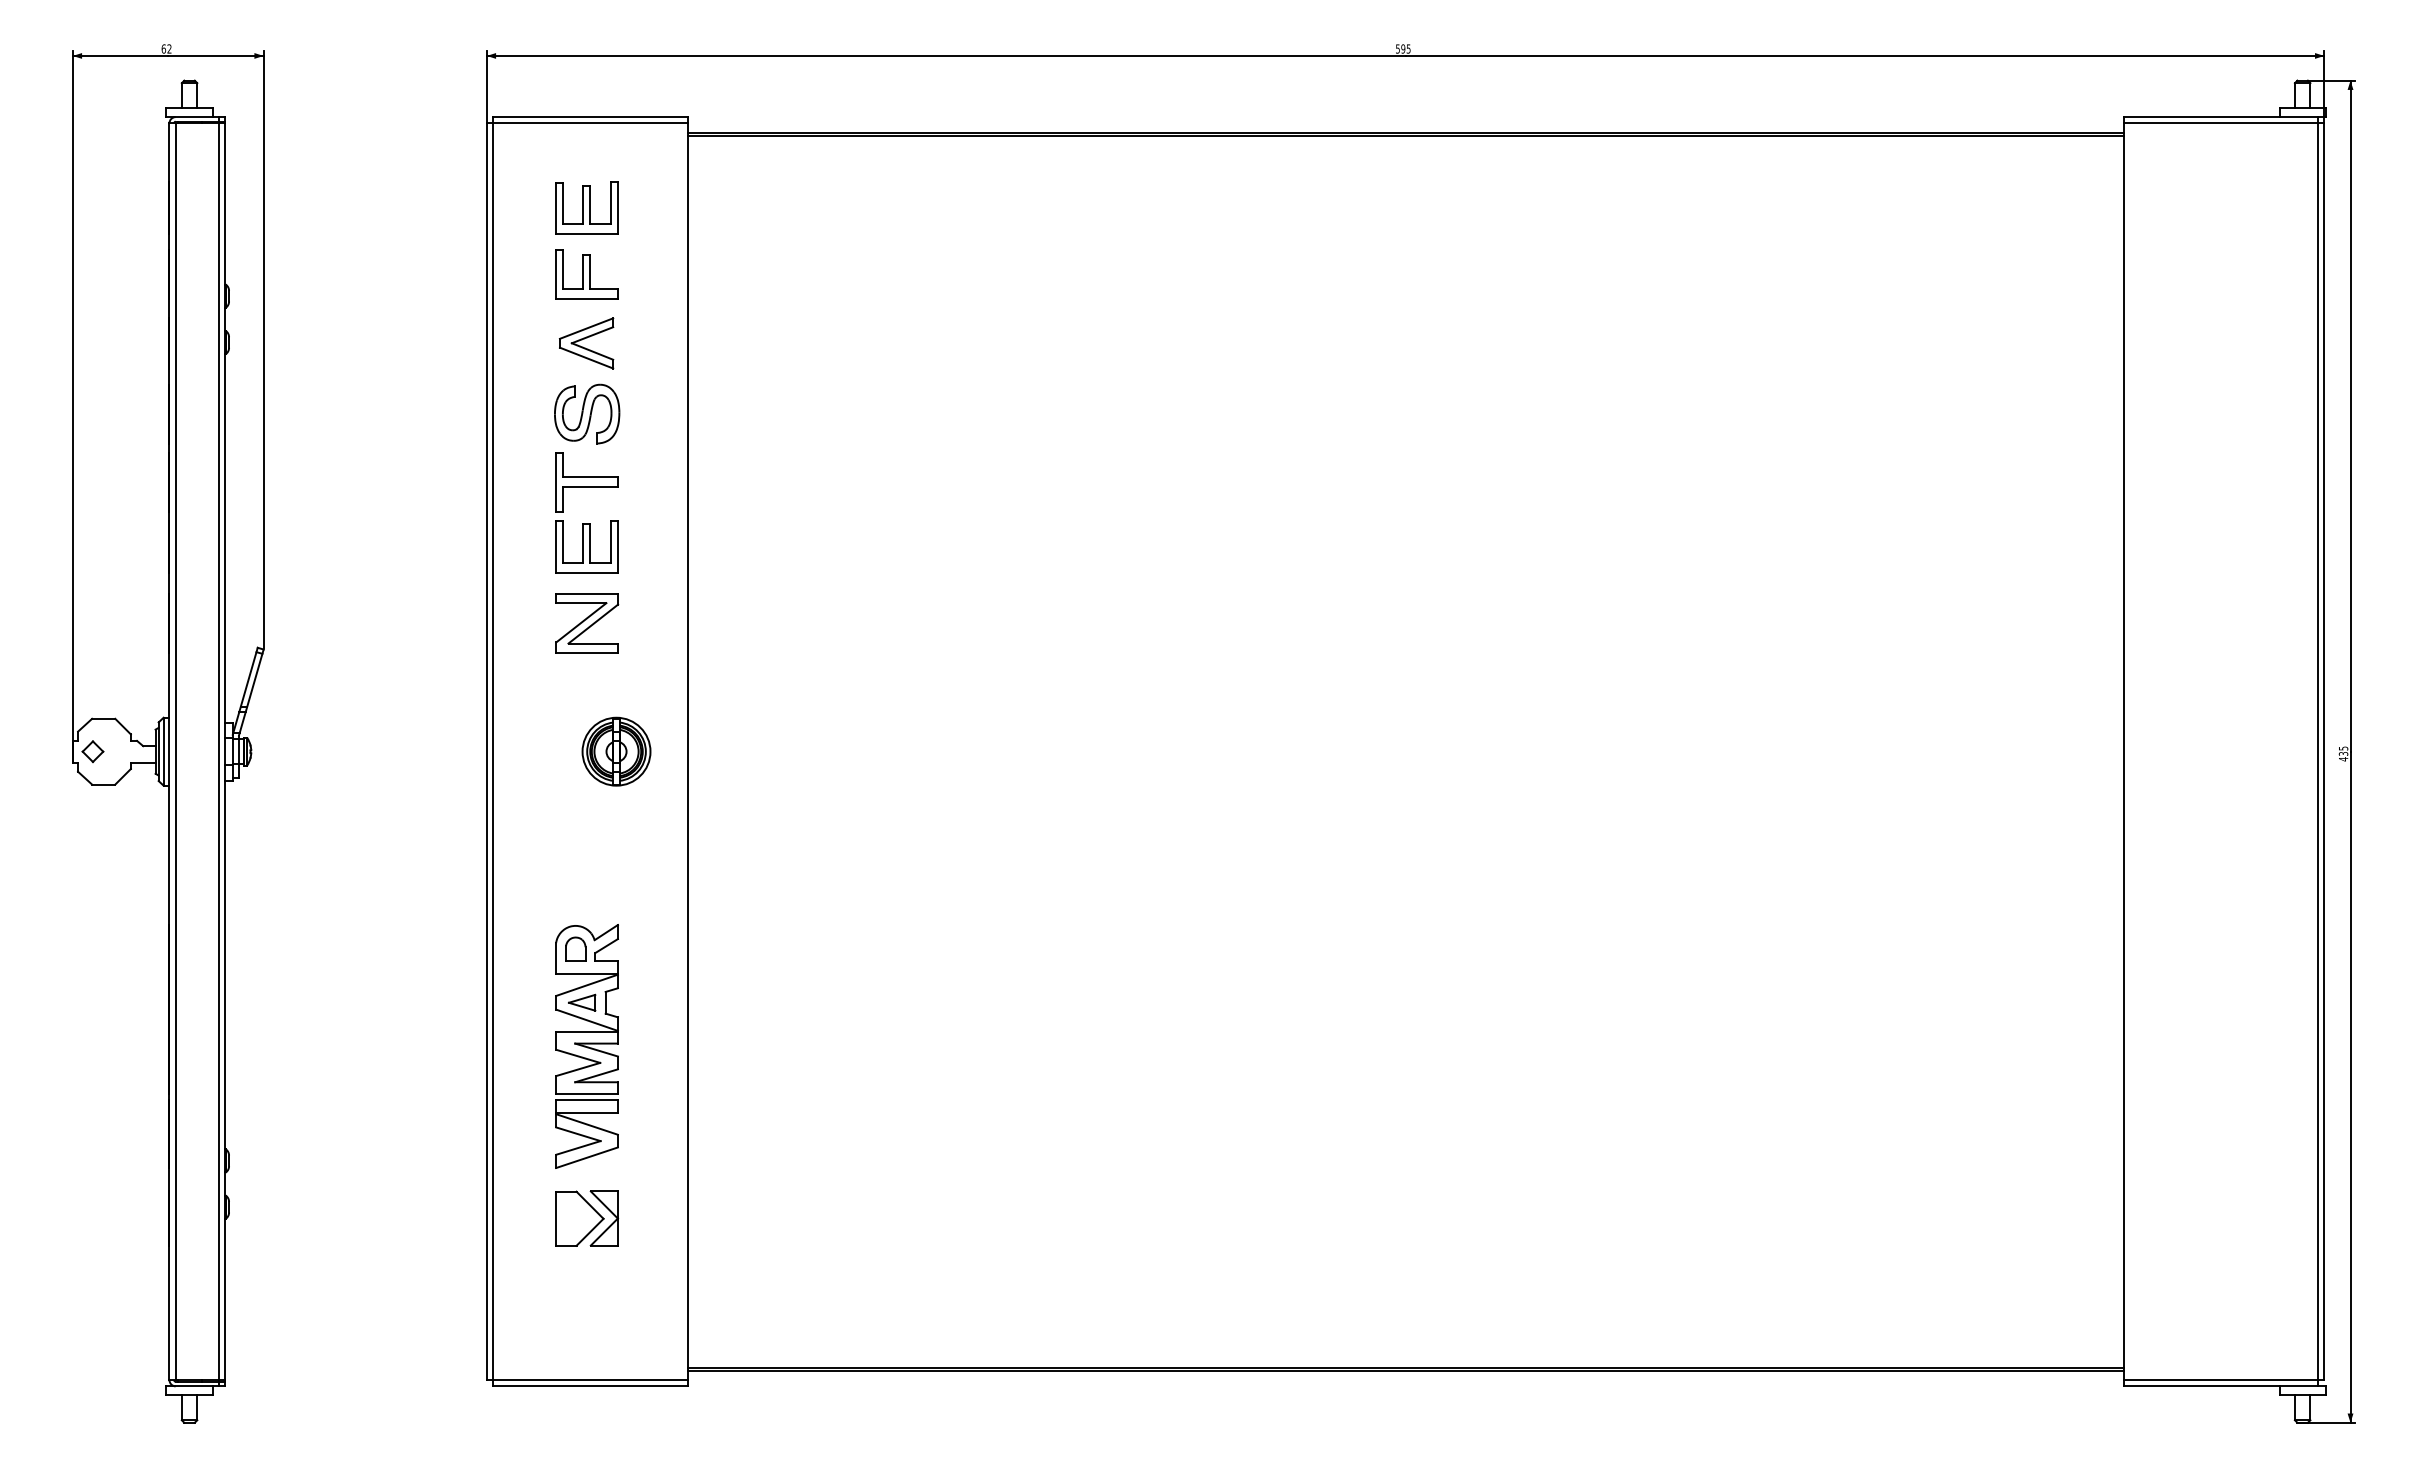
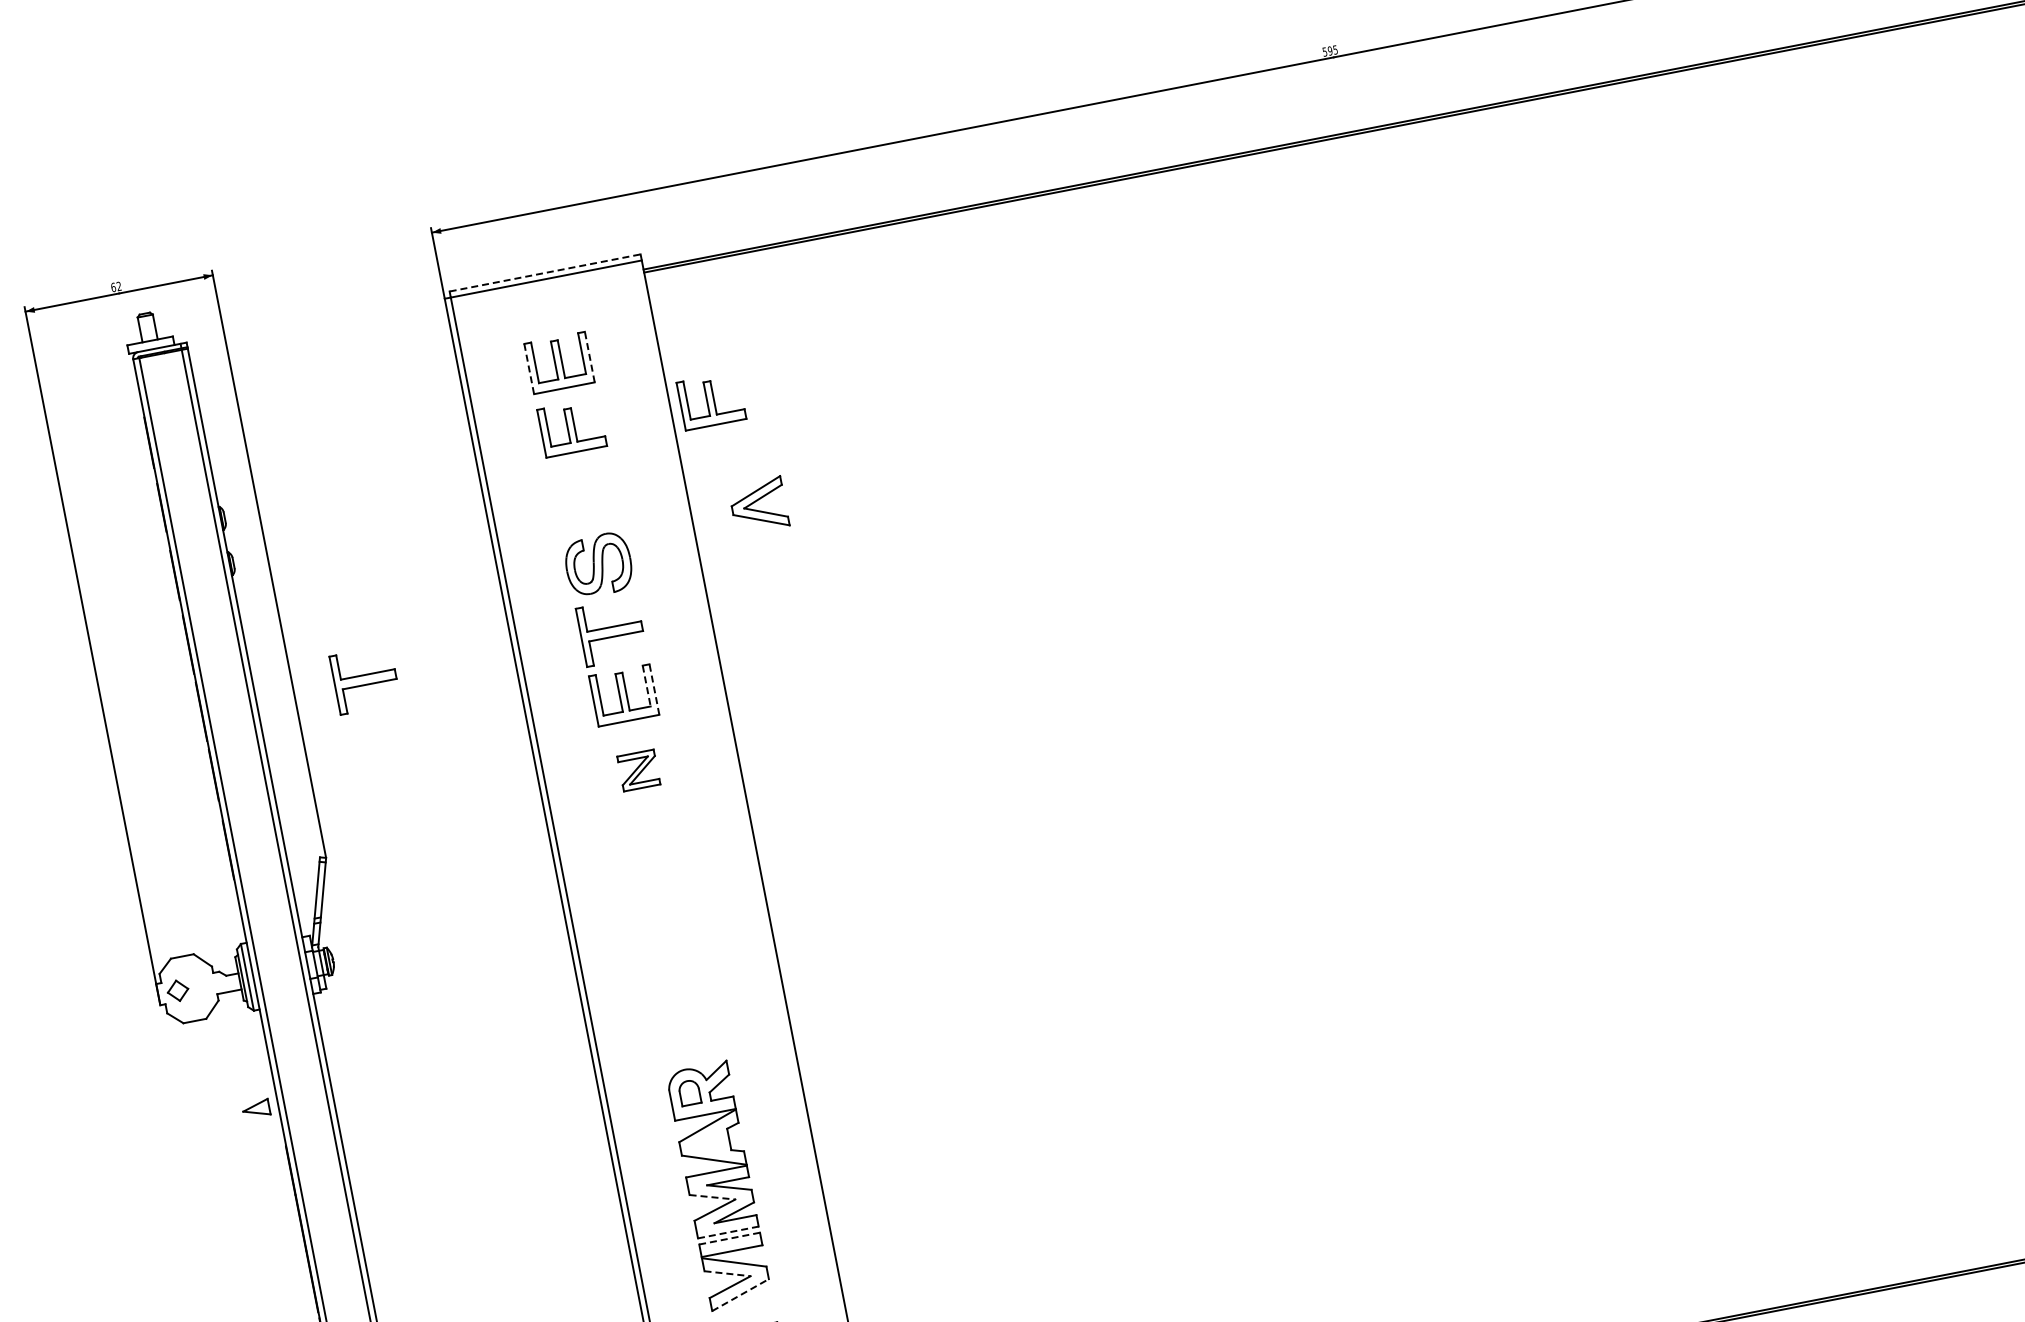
line: (590, 117) -> (545, 273), solid -> dashed
line: (556, 208) -> (529, 369), solid -> dashed
line: (618, 208) -> (590, 357), solid -> dashed
part: (728, 274) -> (710, 401), added
part: (586, 343) -> (758, 505), moved
part: (335, 482) -> (364, 680), added
line: (611, 541) -> (646, 685), solid -> dashed
line: (618, 546) -> (654, 689), solid -> dashed
part: (587, 623) -> (639, 770), size x0.6
part: (616, 751) -> (691, 890), removed
part: (582, 1002) -> (256, 1108), moved
line: (578, 1056) -> (712, 1197), solid -> dashed
line: (587, 1093) -> (728, 1231), solid -> dashed
line: (587, 1100) -> (730, 1238), solid -> dashed
line: (578, 1134) -> (727, 1273), solid -> dashed
line: (587, 1157) -> (740, 1294), solid -> dashed

